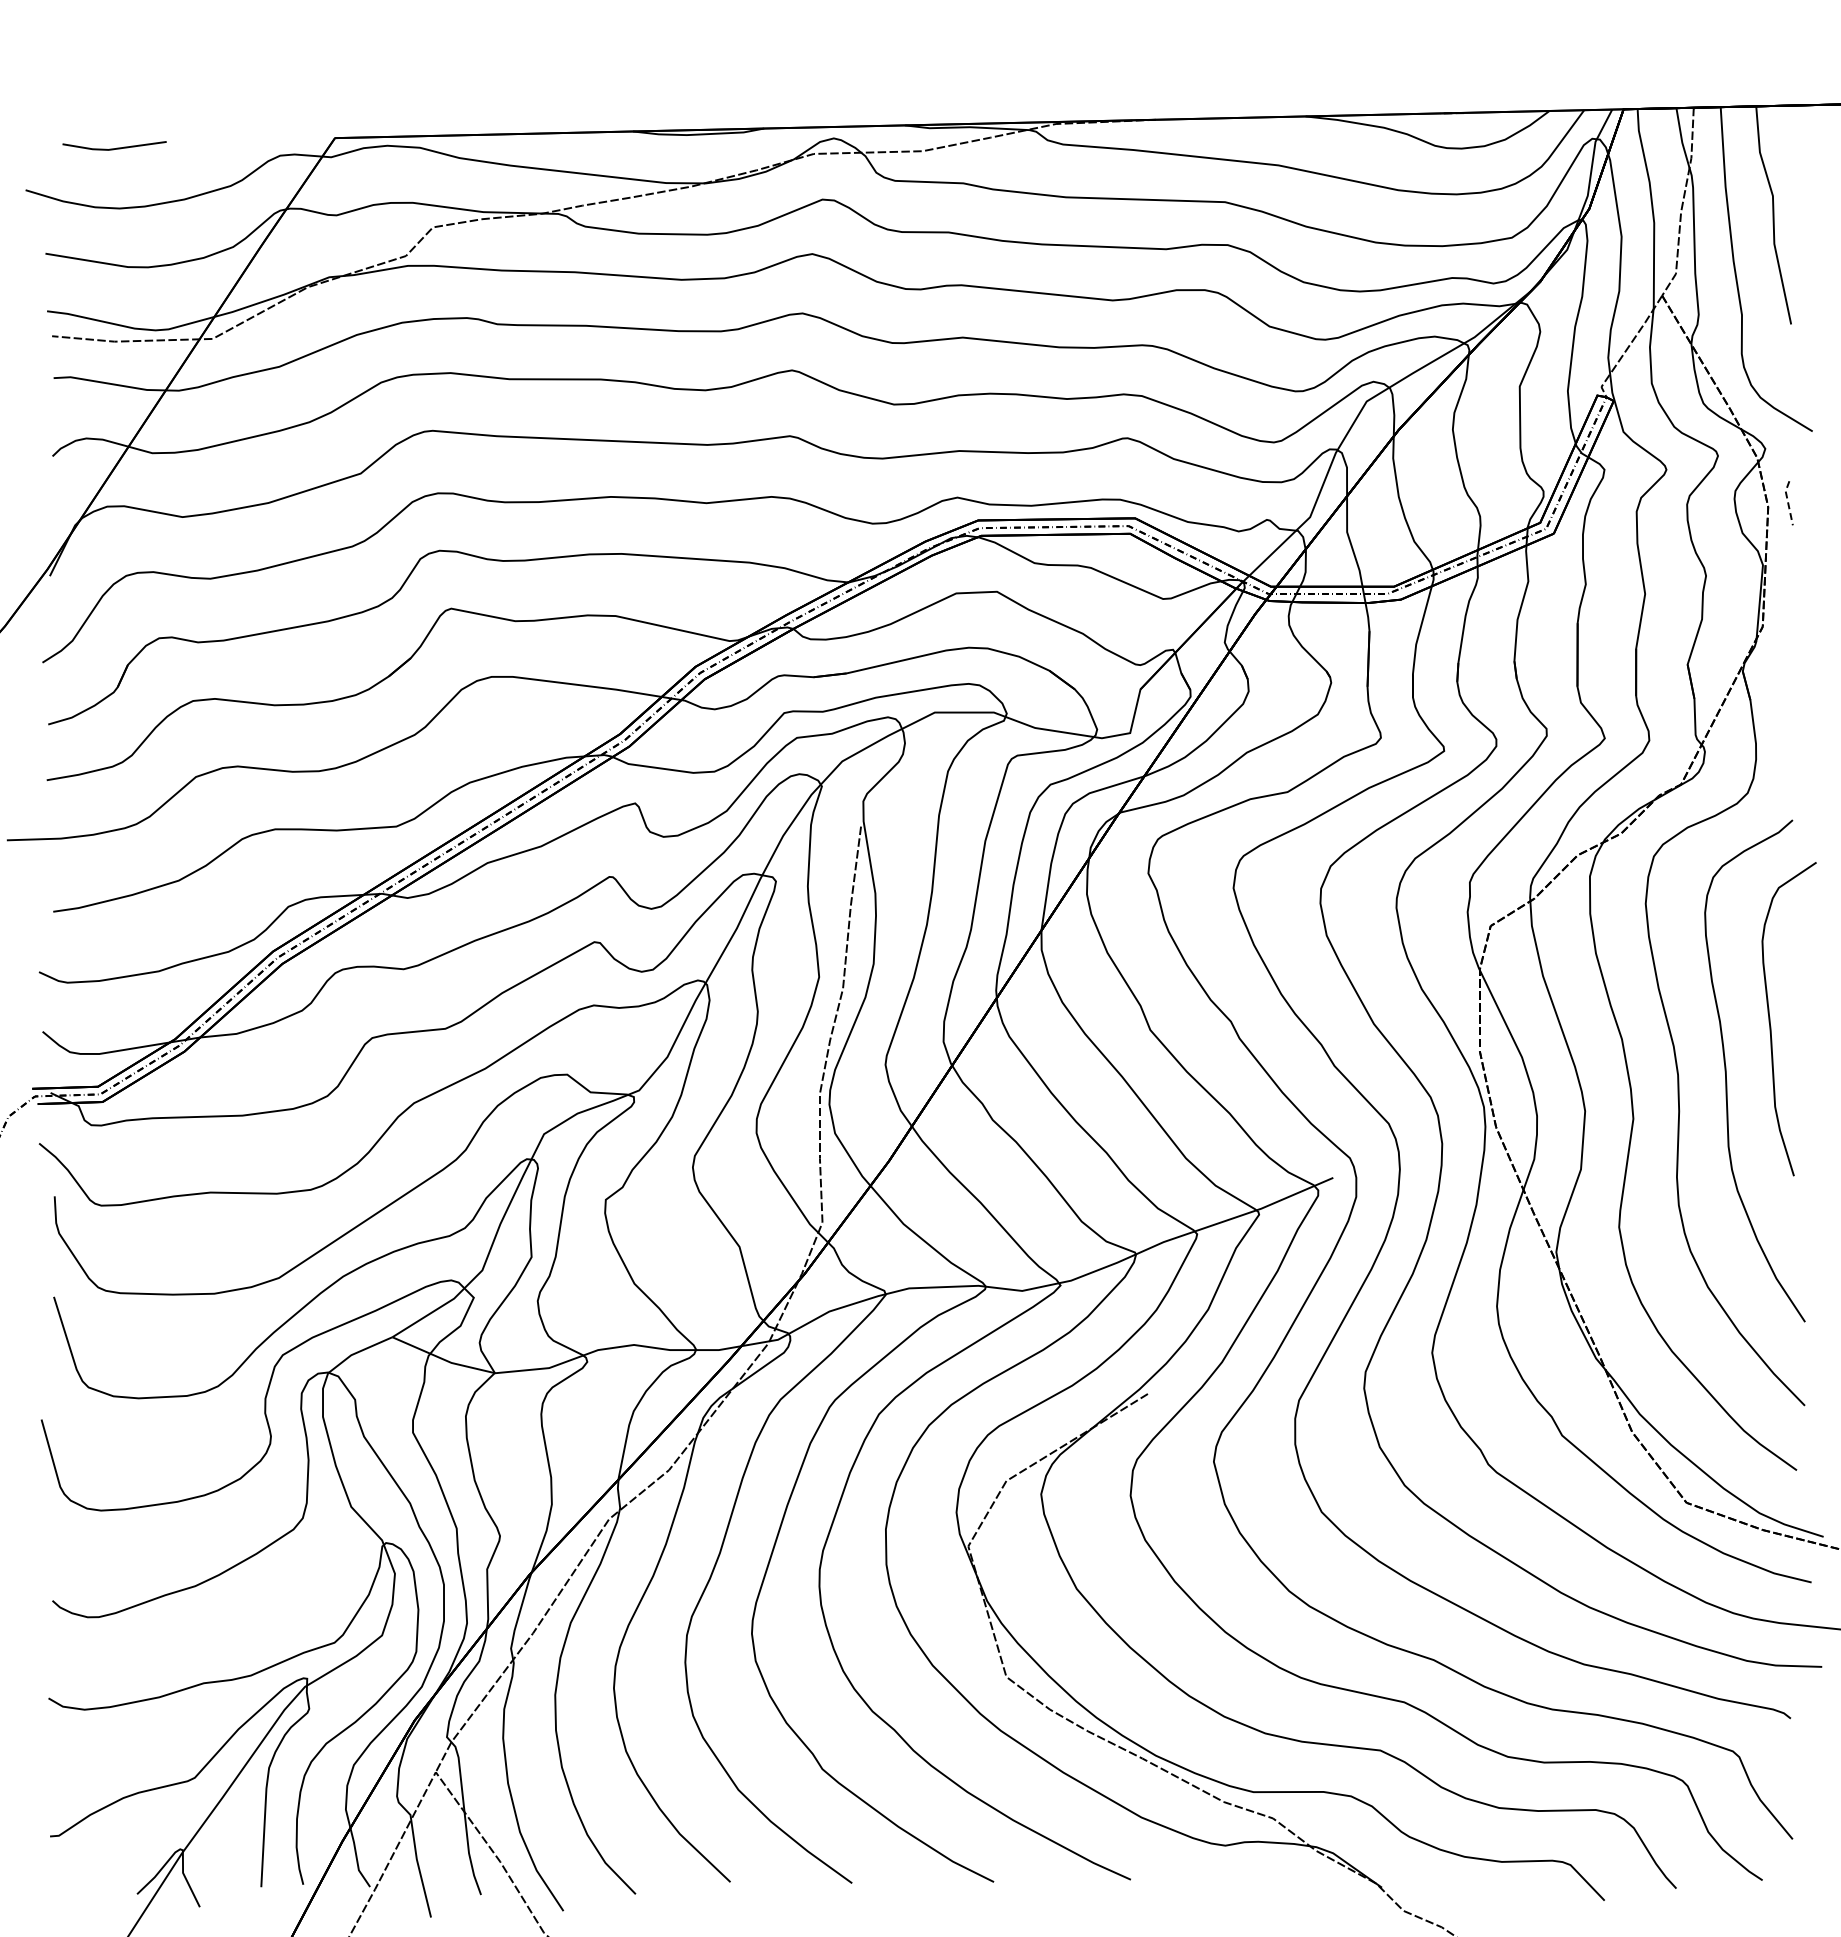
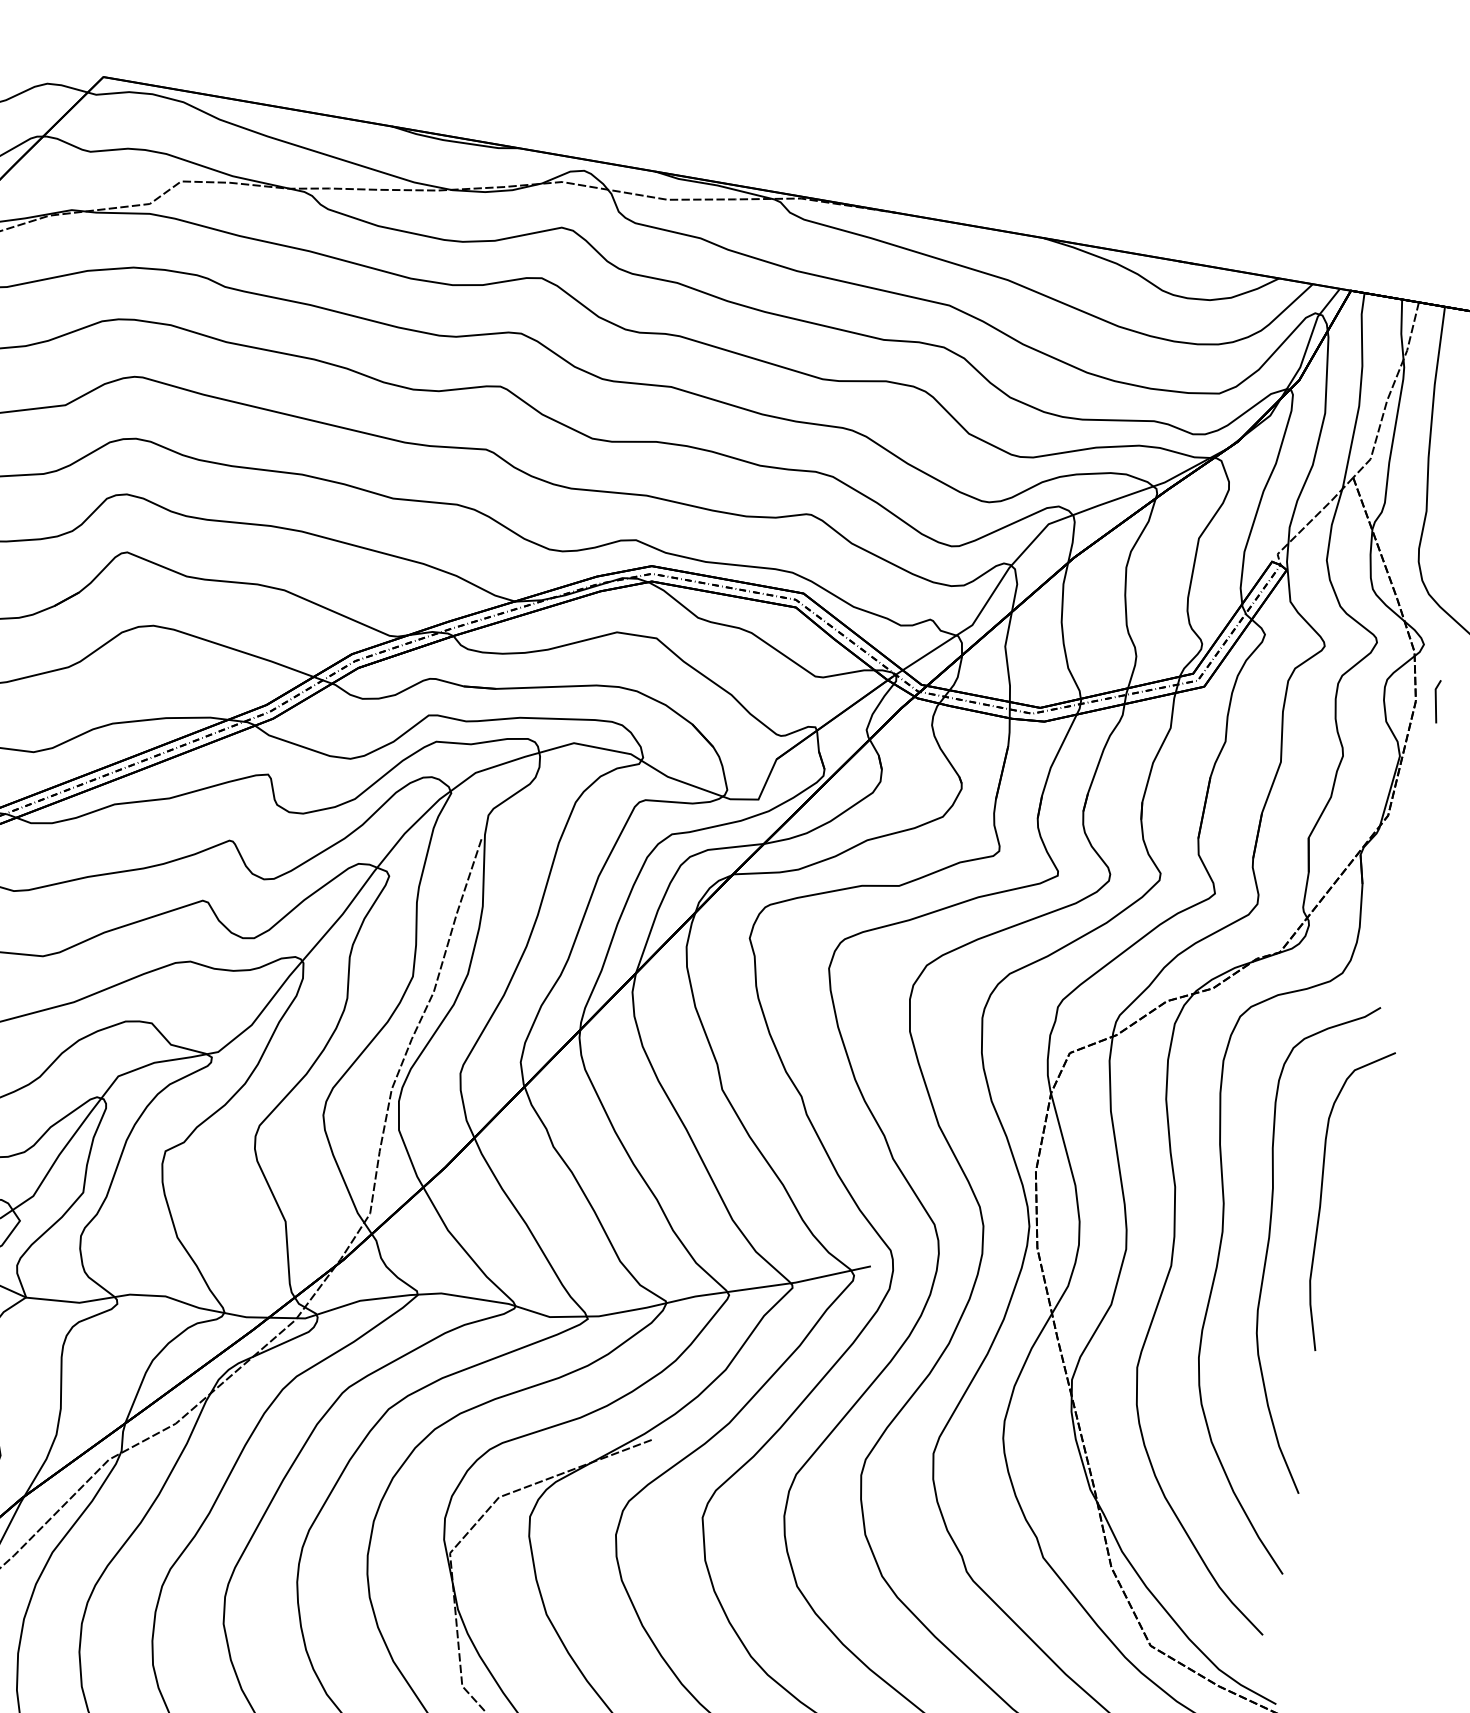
line: (1788, 502) -> (1436, 700), dashed -> solid

